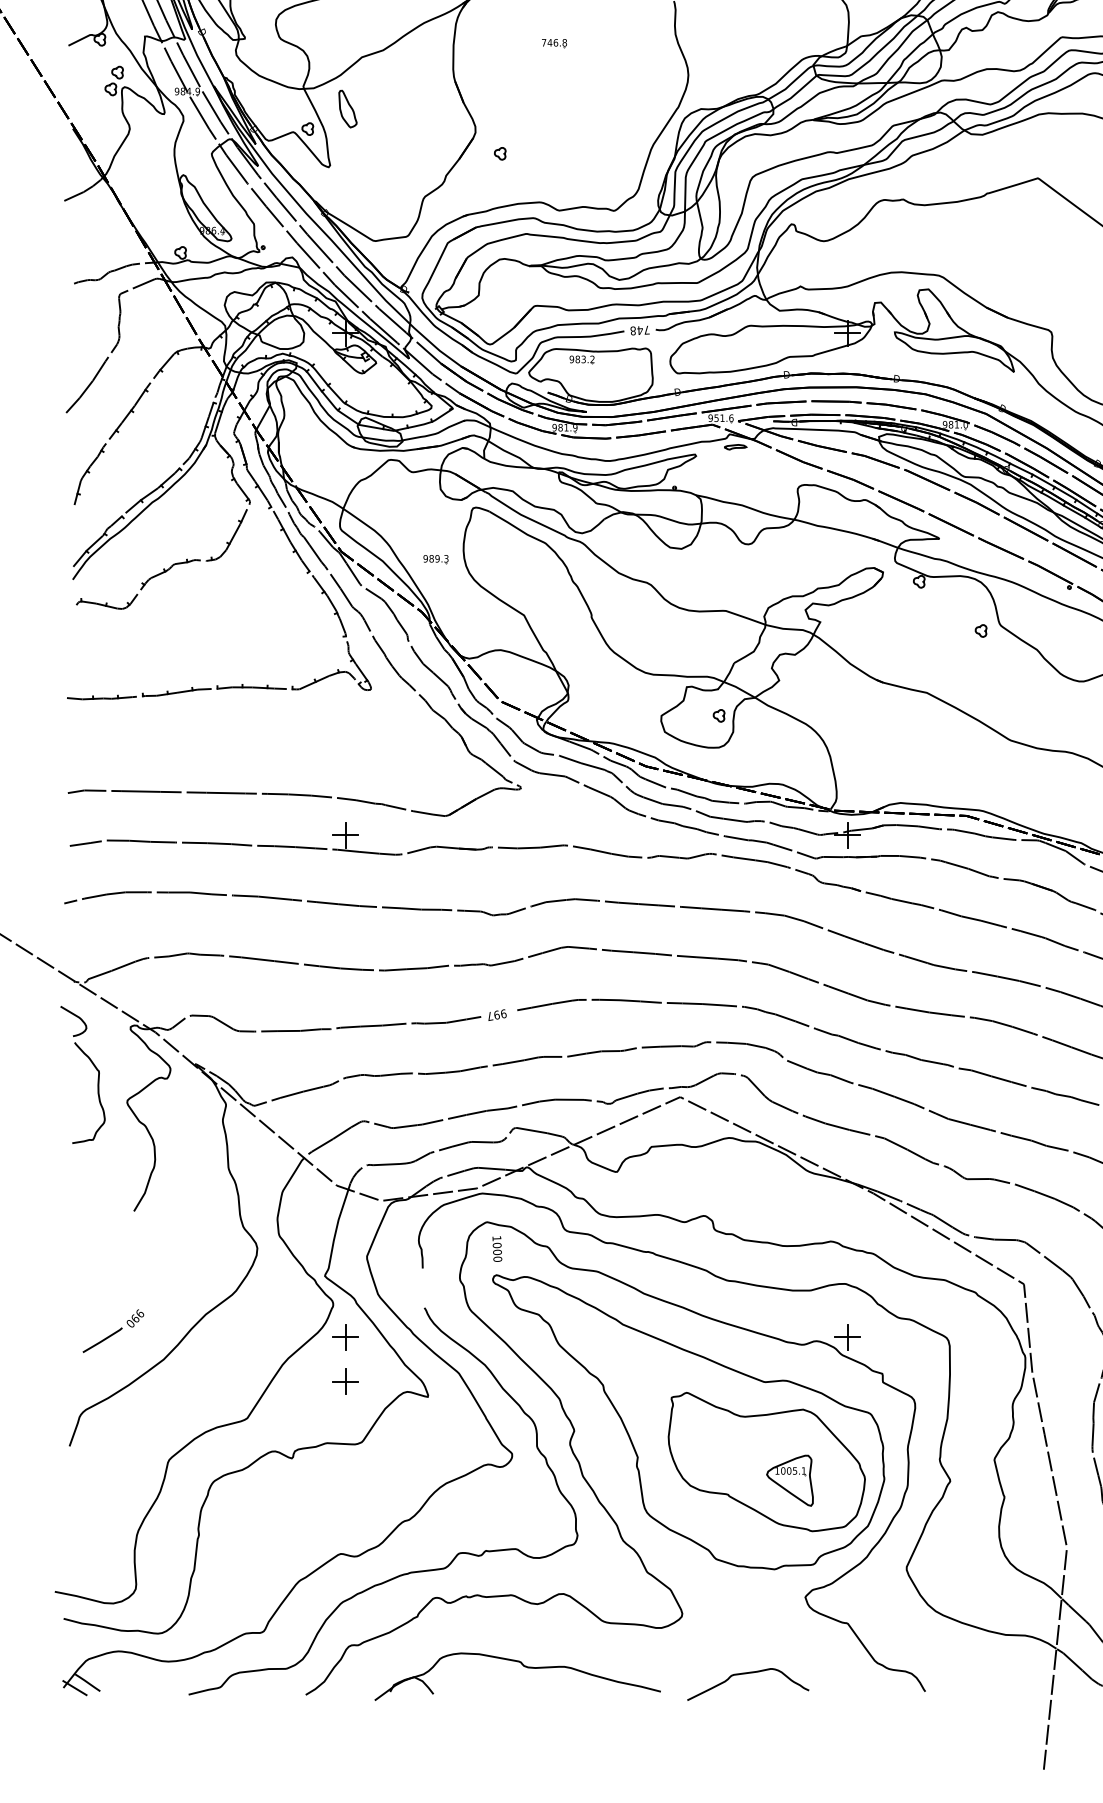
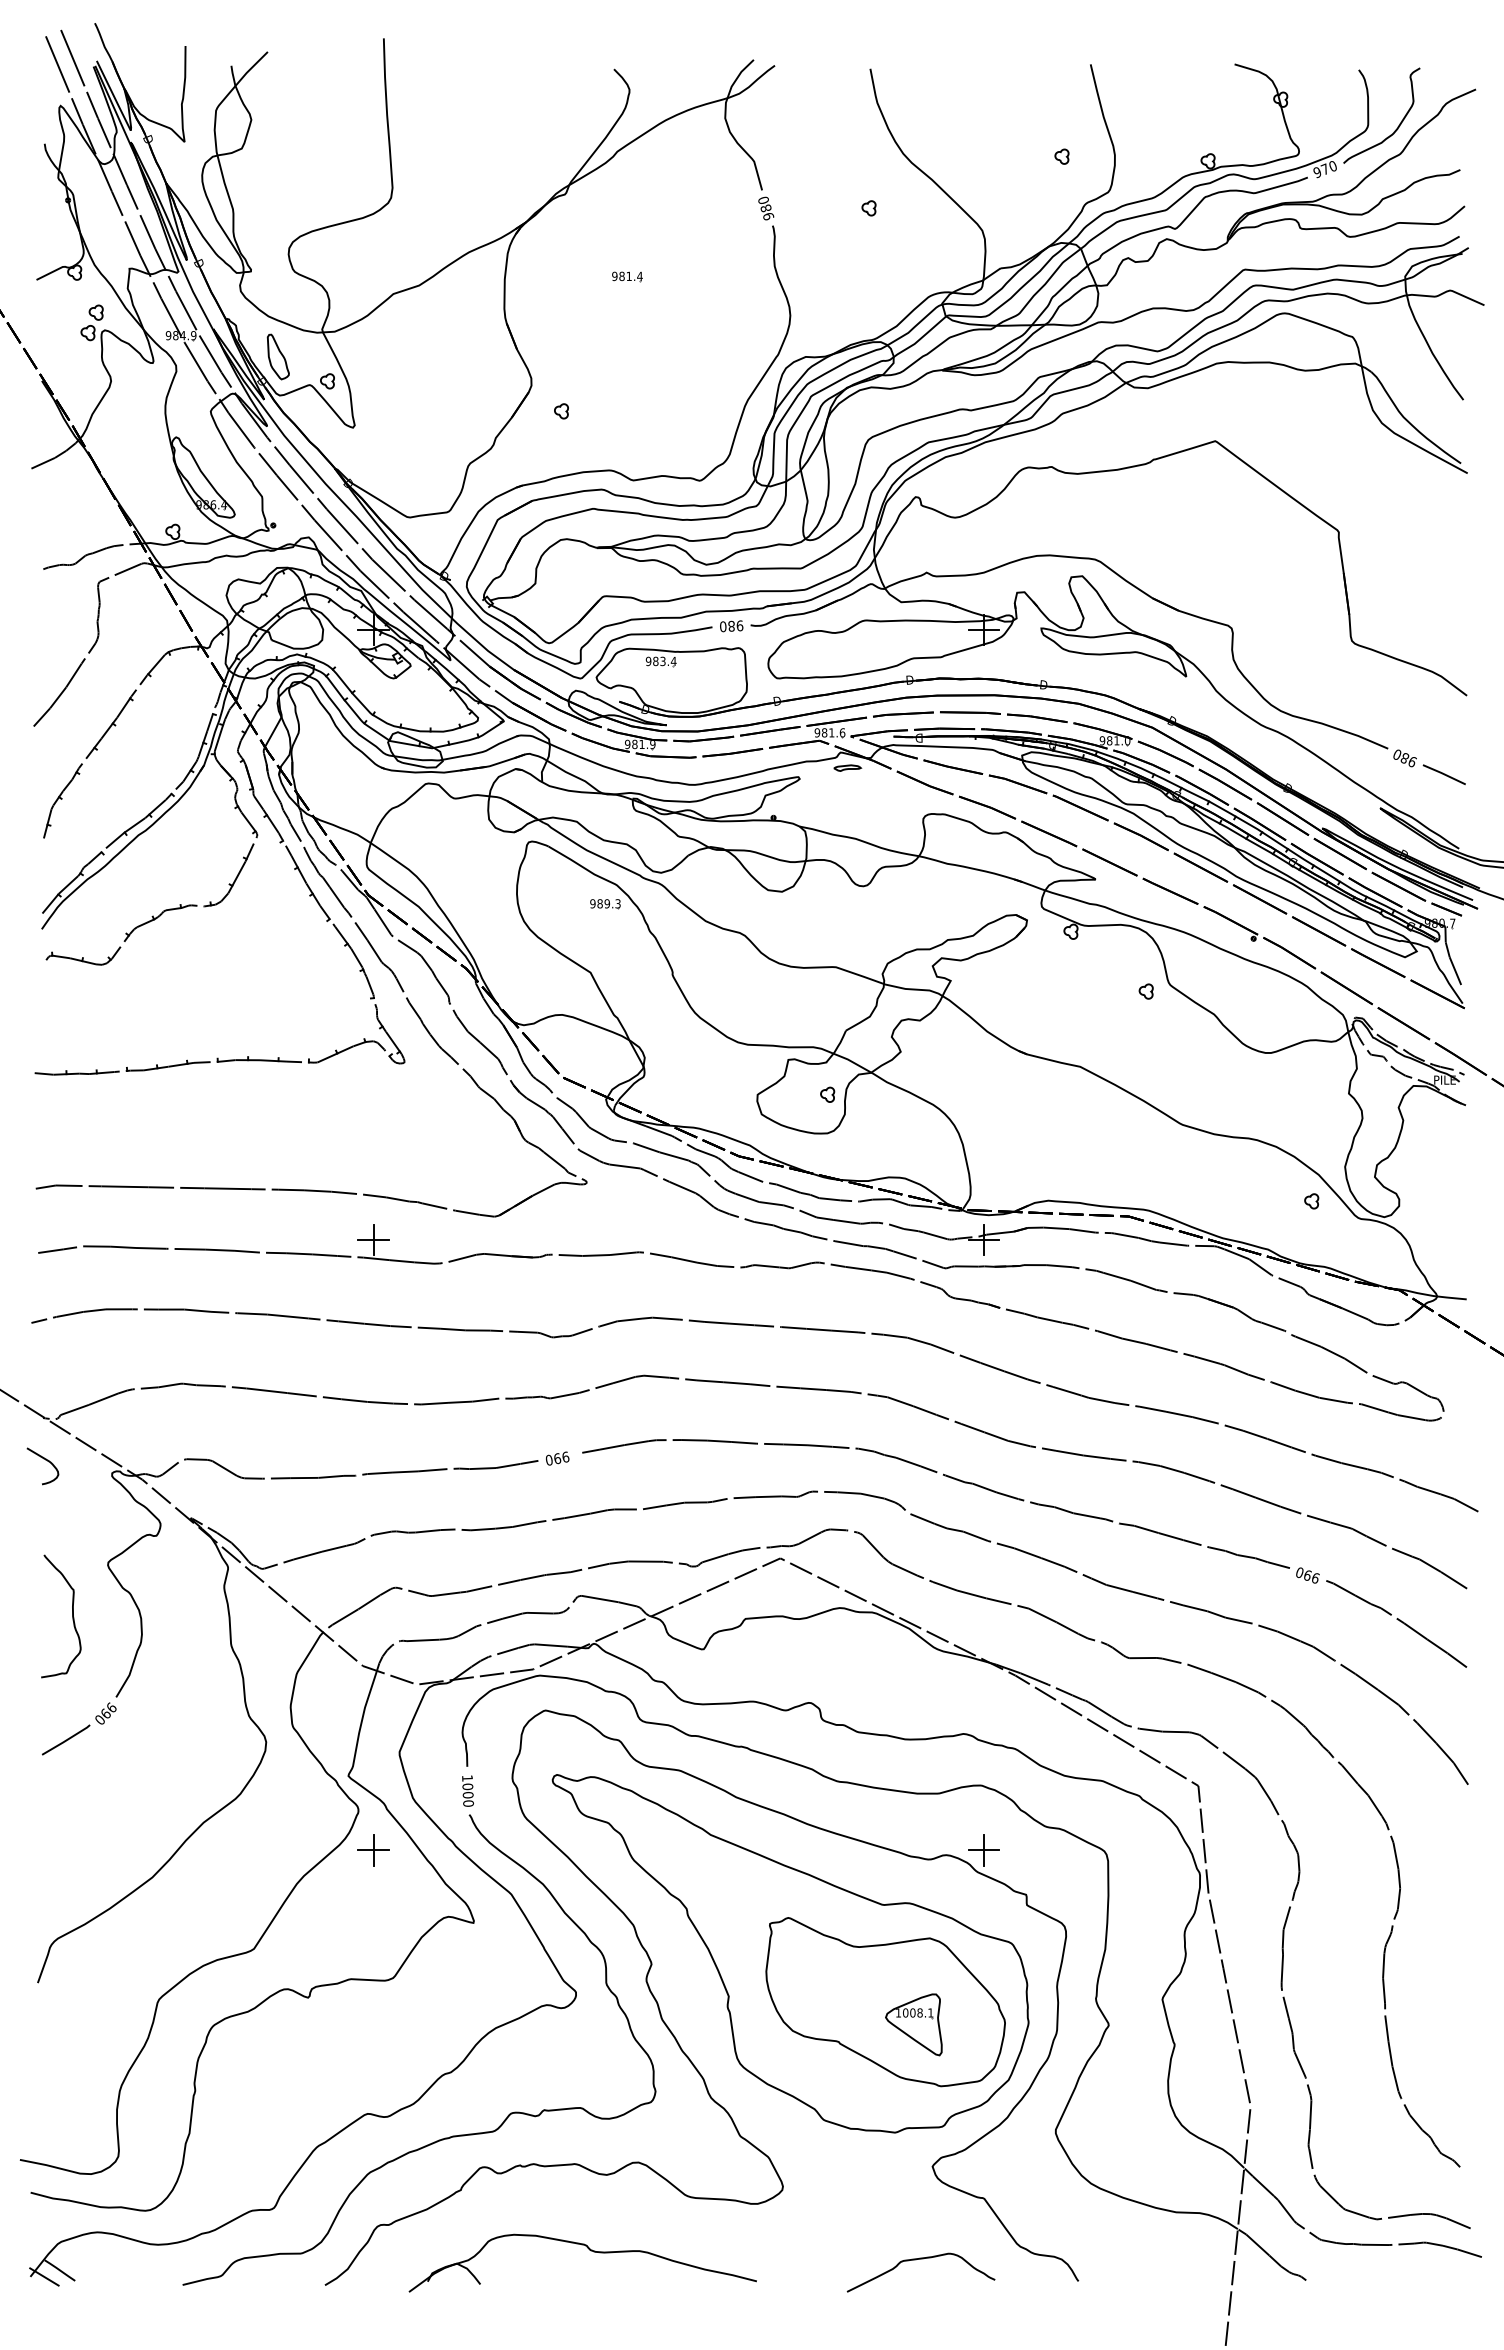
text: (554, 42) -> (627, 276), 746.8 -> 981.4
part: (347, 108) -> (277, 356), moved
text: (640, 329) -> (731, 625), 748 -> 980
text: (592, 358) -> (673, 660), 983.2 -> 983.4
text: (716, 417) -> (824, 732), 951.6 -> 981.6
part: (436, 559) -> (605, 904), moved
text: (490, 1015) -> (549, 1459), 997 -> 990
curve: (98, 1093) -> (72, 1616), moved
text: (496, 1248) -> (467, 1790), moved
part: (112, 1330) -> (78, 1728), moved
part: (345, 1381) -> (373, 1904), removed
text: (794, 1470) -> (919, 2012), 1005.1 -> 1008.1
curve: (744, 1674) -> (916, 2260), moved

